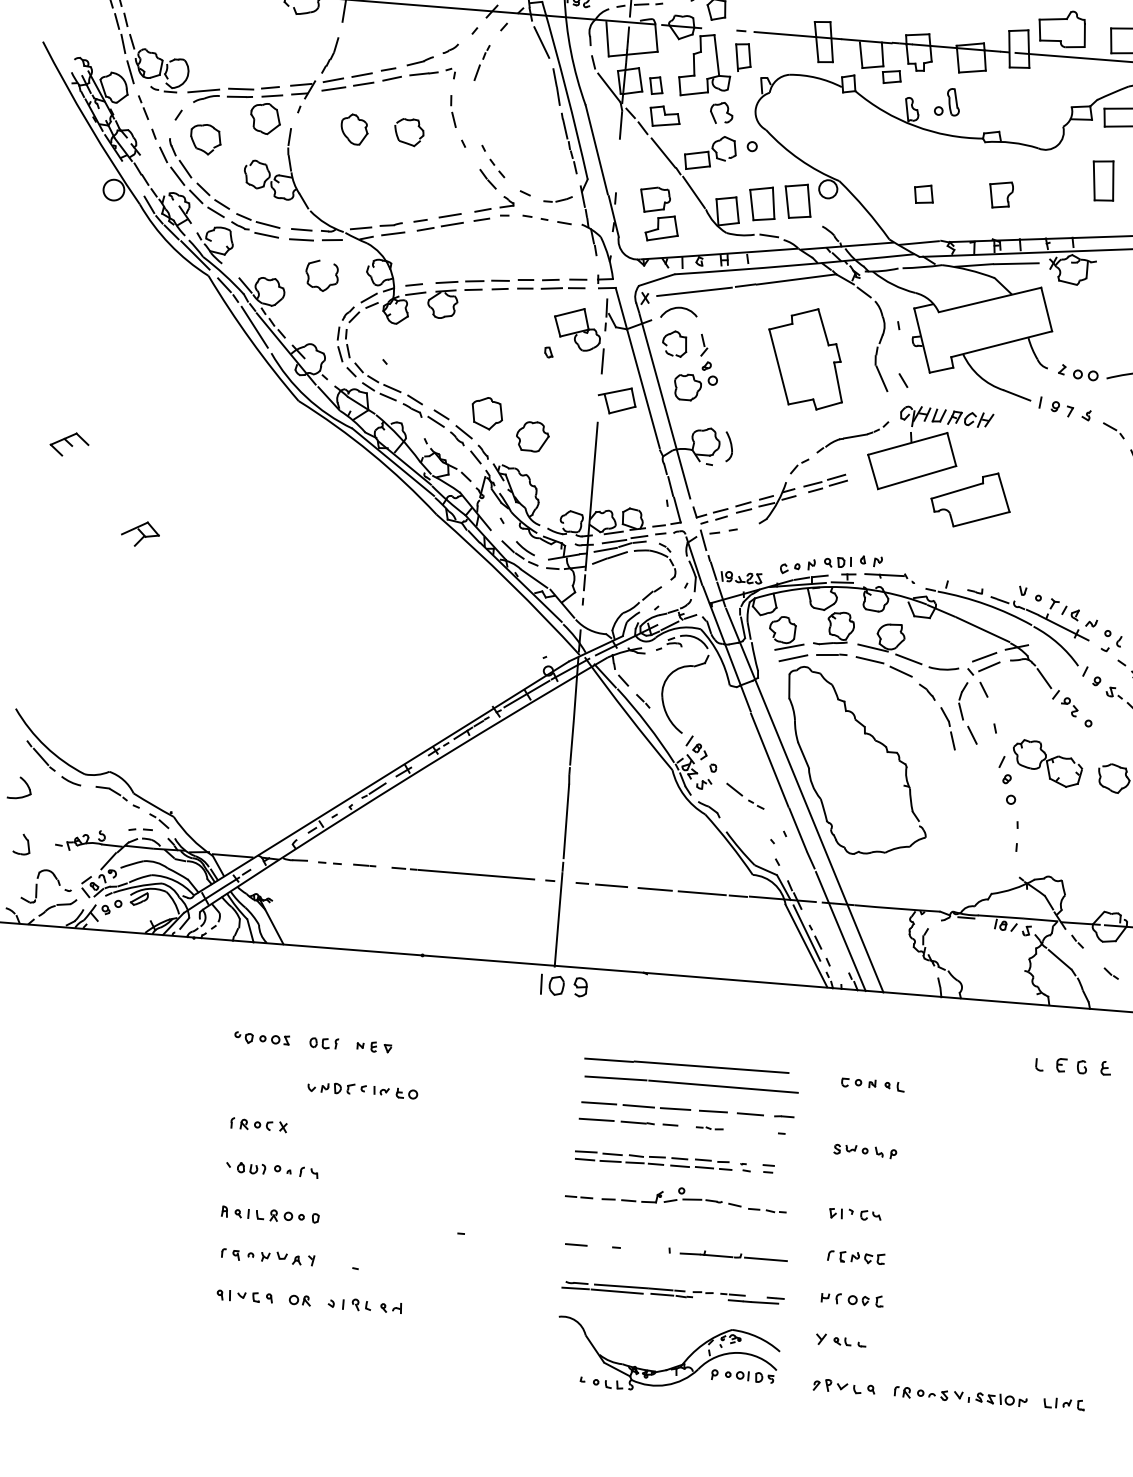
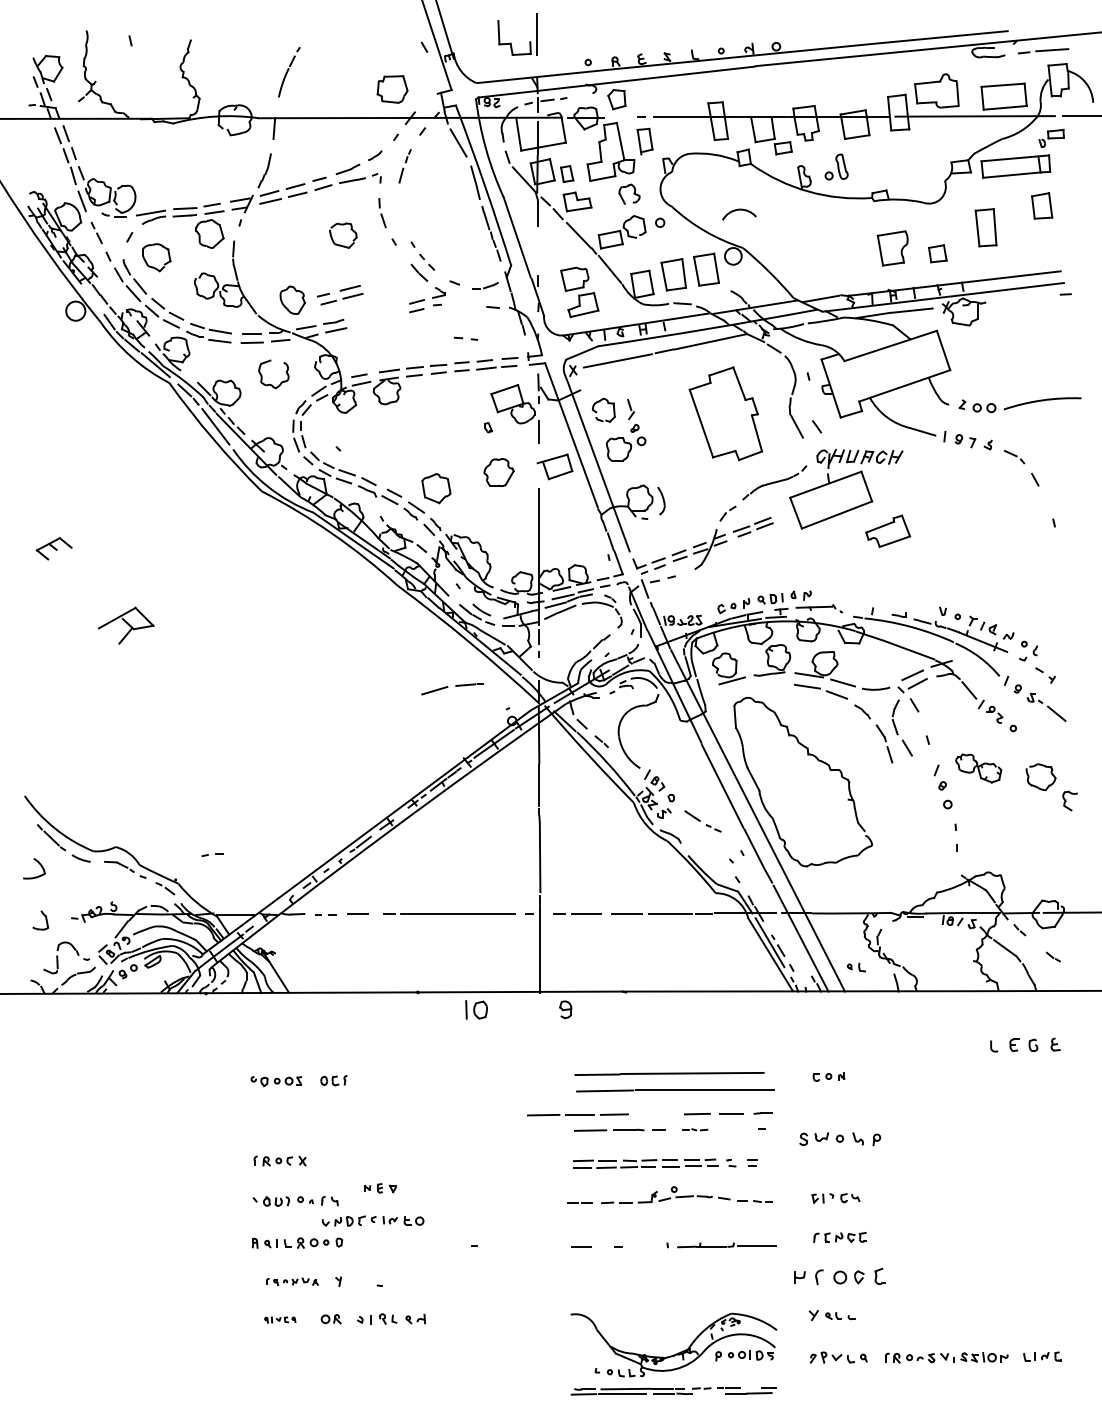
part: (354, 128) -> (292, 299), moved
part: (923, 194) -> (937, 253), moved
part: (1000, 194) -> (892, 248), size x1.4
part: (534, 217) -> (465, 338), moved
part: (437, 222) -> (339, 295), moved
arc: (679, 308) -> (739, 210), moved
part: (532, 436) -> (498, 472), moved
part: (970, 499) -> (887, 531), size x0.6
part: (140, 533) -> (126, 625), size x1.6
part: (812, 658) -> (452, 689), moved
part: (1047, 763) -> (978, 768), size x0.7
part: (140, 829) -> (212, 854), moved
part: (552, 984) -> (476, 1009), moved
part: (373, 1047) -> (379, 1188), moved
part: (894, 1086) -> (856, 967), moved
part: (362, 1089) -> (372, 1220), moved
line: (635, 1105) -> (577, 1114), moved
part: (865, 1151) -> (840, 1139), size x1.4
part: (261, 1256) -> (292, 1281), size x0.7
part: (672, 1293) -> (673, 1391), moved
part: (245, 1296) -> (280, 1319), size x0.6
part: (852, 1299) -> (839, 1276), size x1.6

